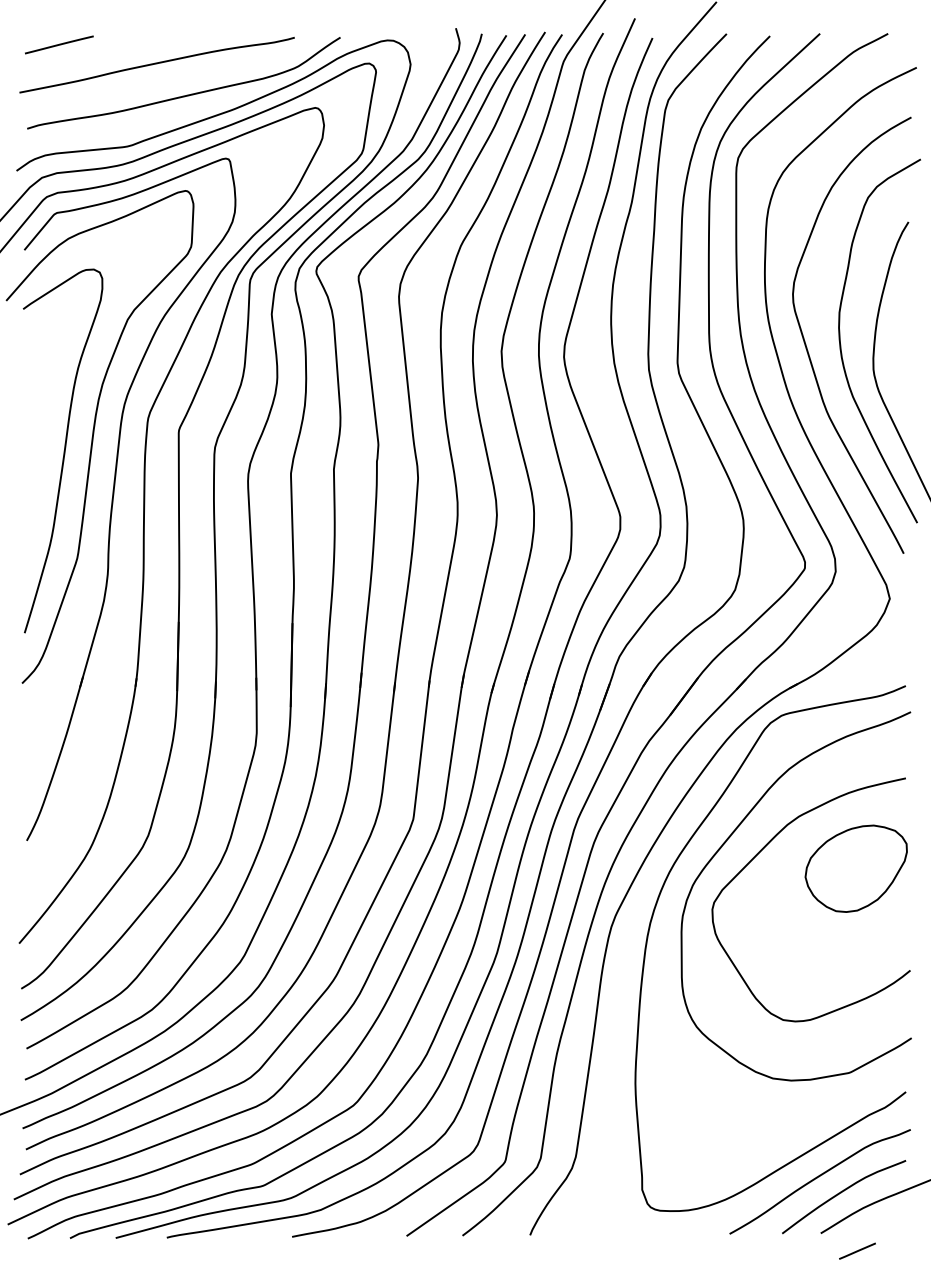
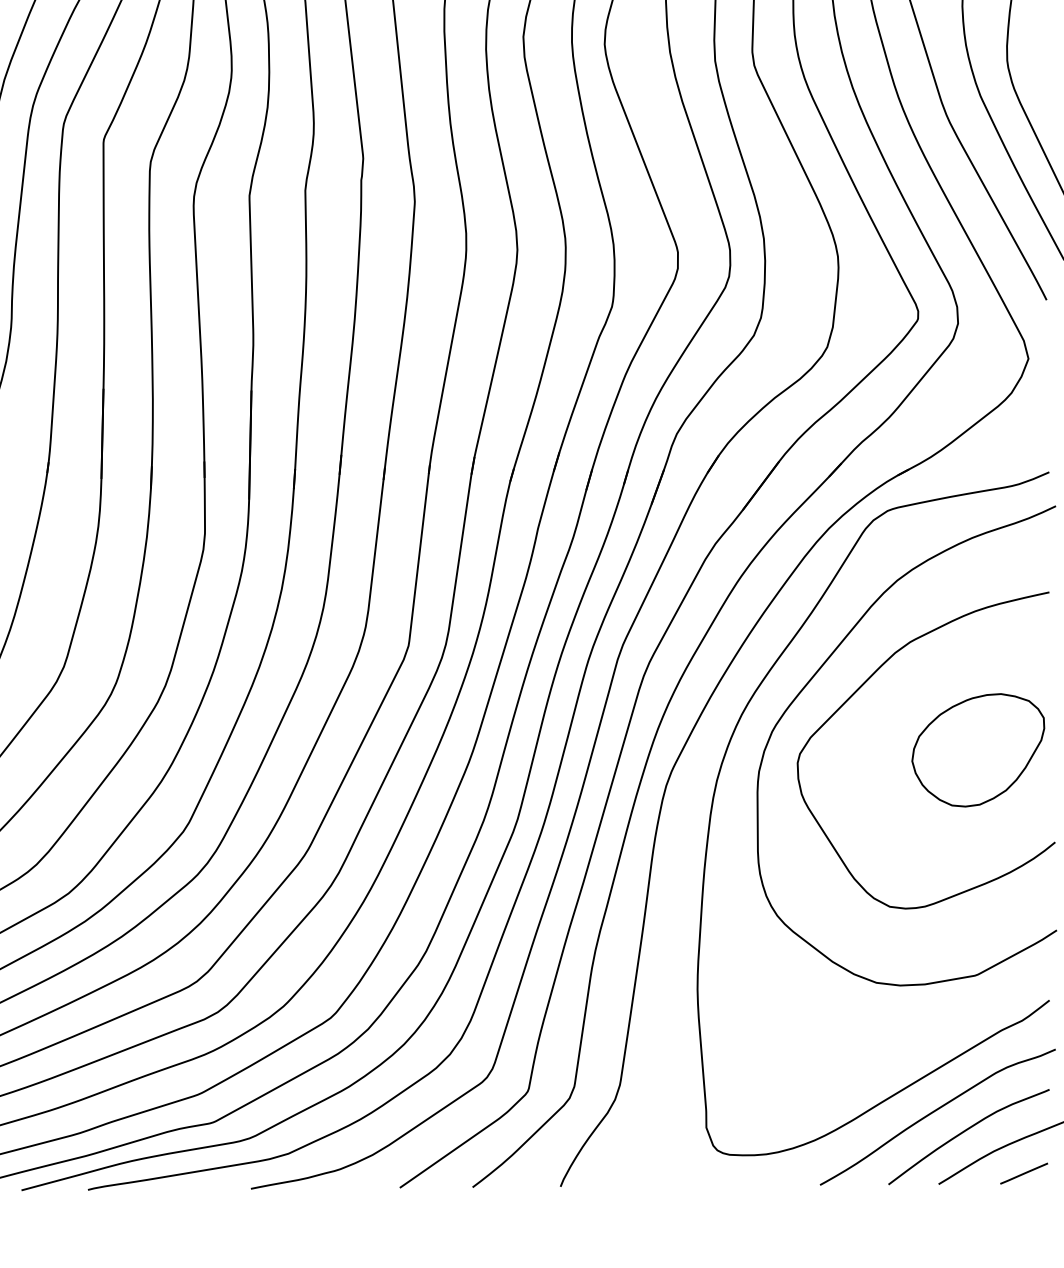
part: (855, 868) -> (977, 749), moved
line: (857, 1250) -> (1024, 1172), moved

